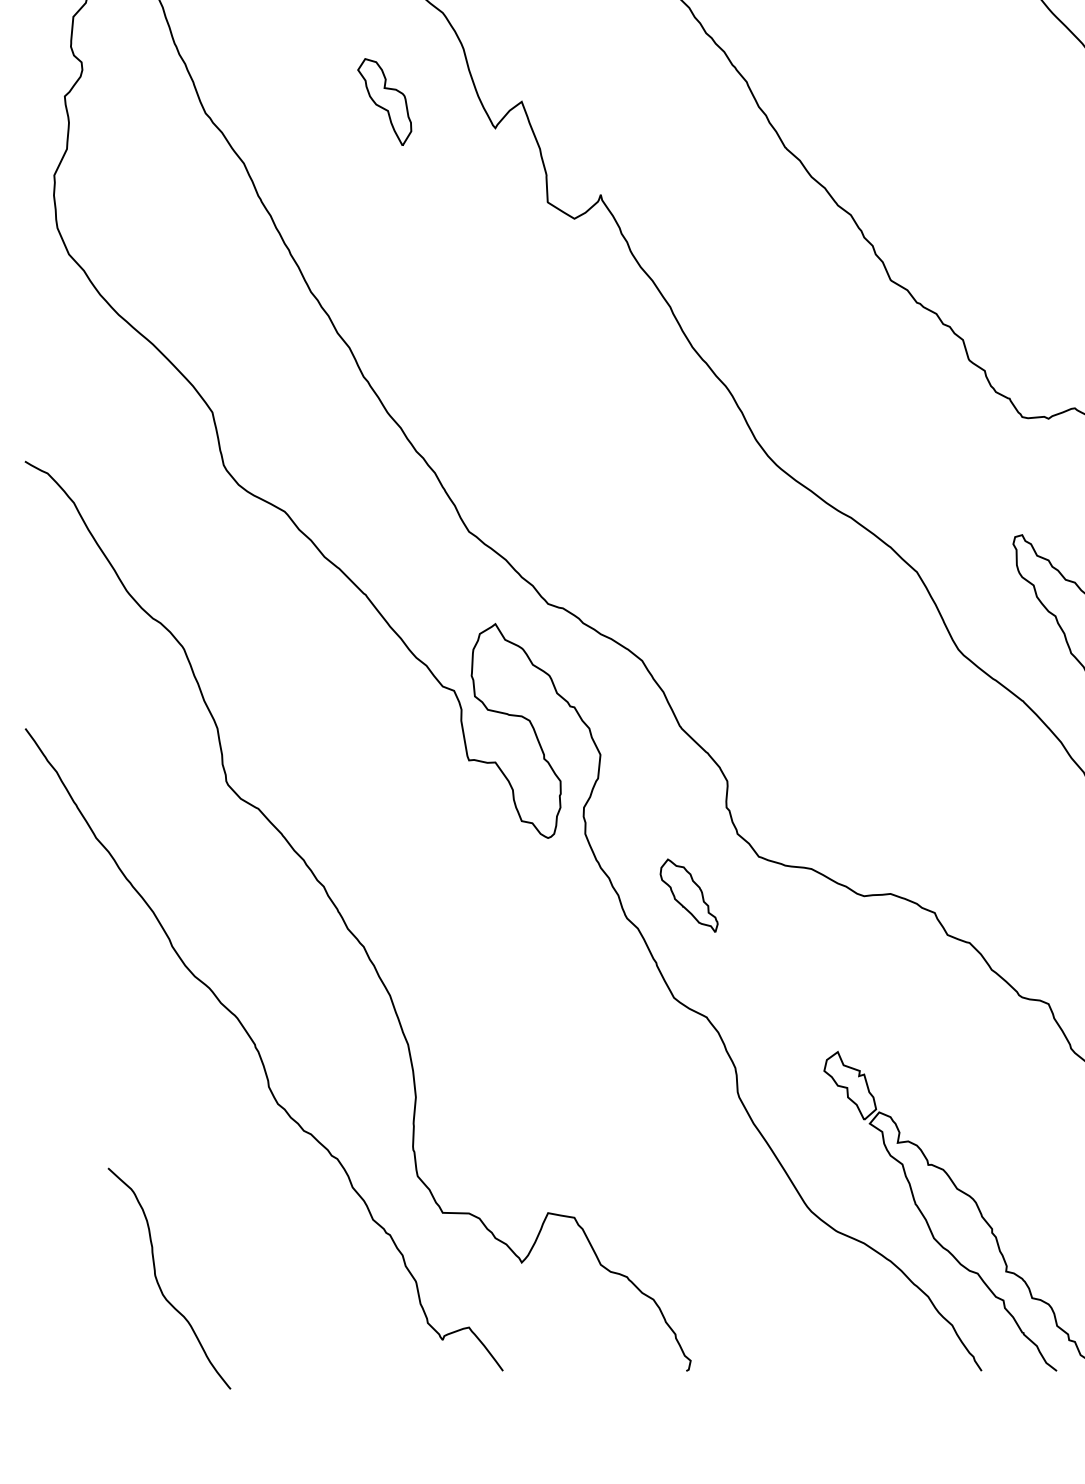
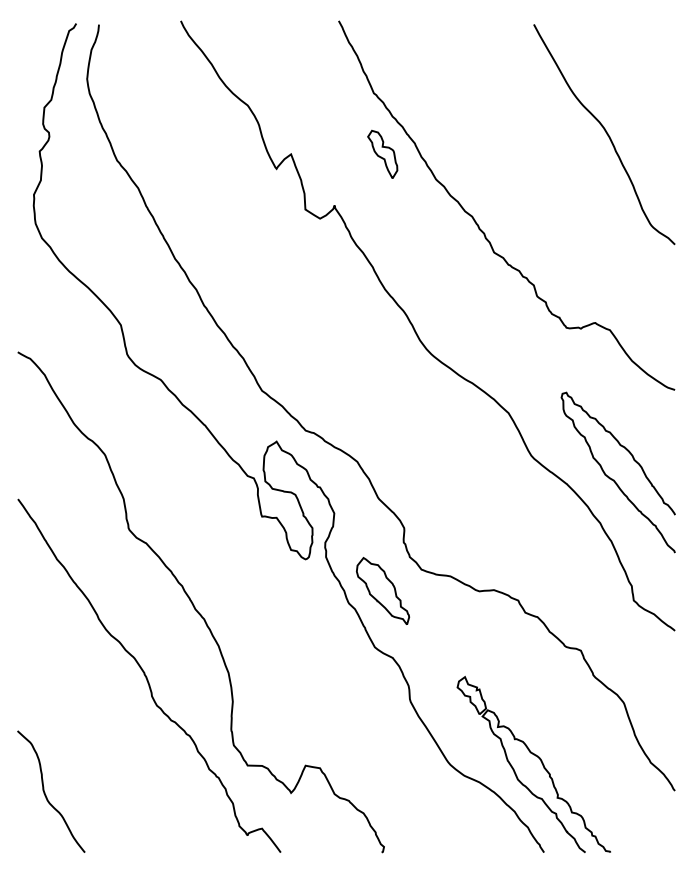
part: (384, 100) -> (382, 153), moved
part: (689, 894) -> (383, 590), size x1.67
curve: (158, 1279) -> (45, 792), moved

